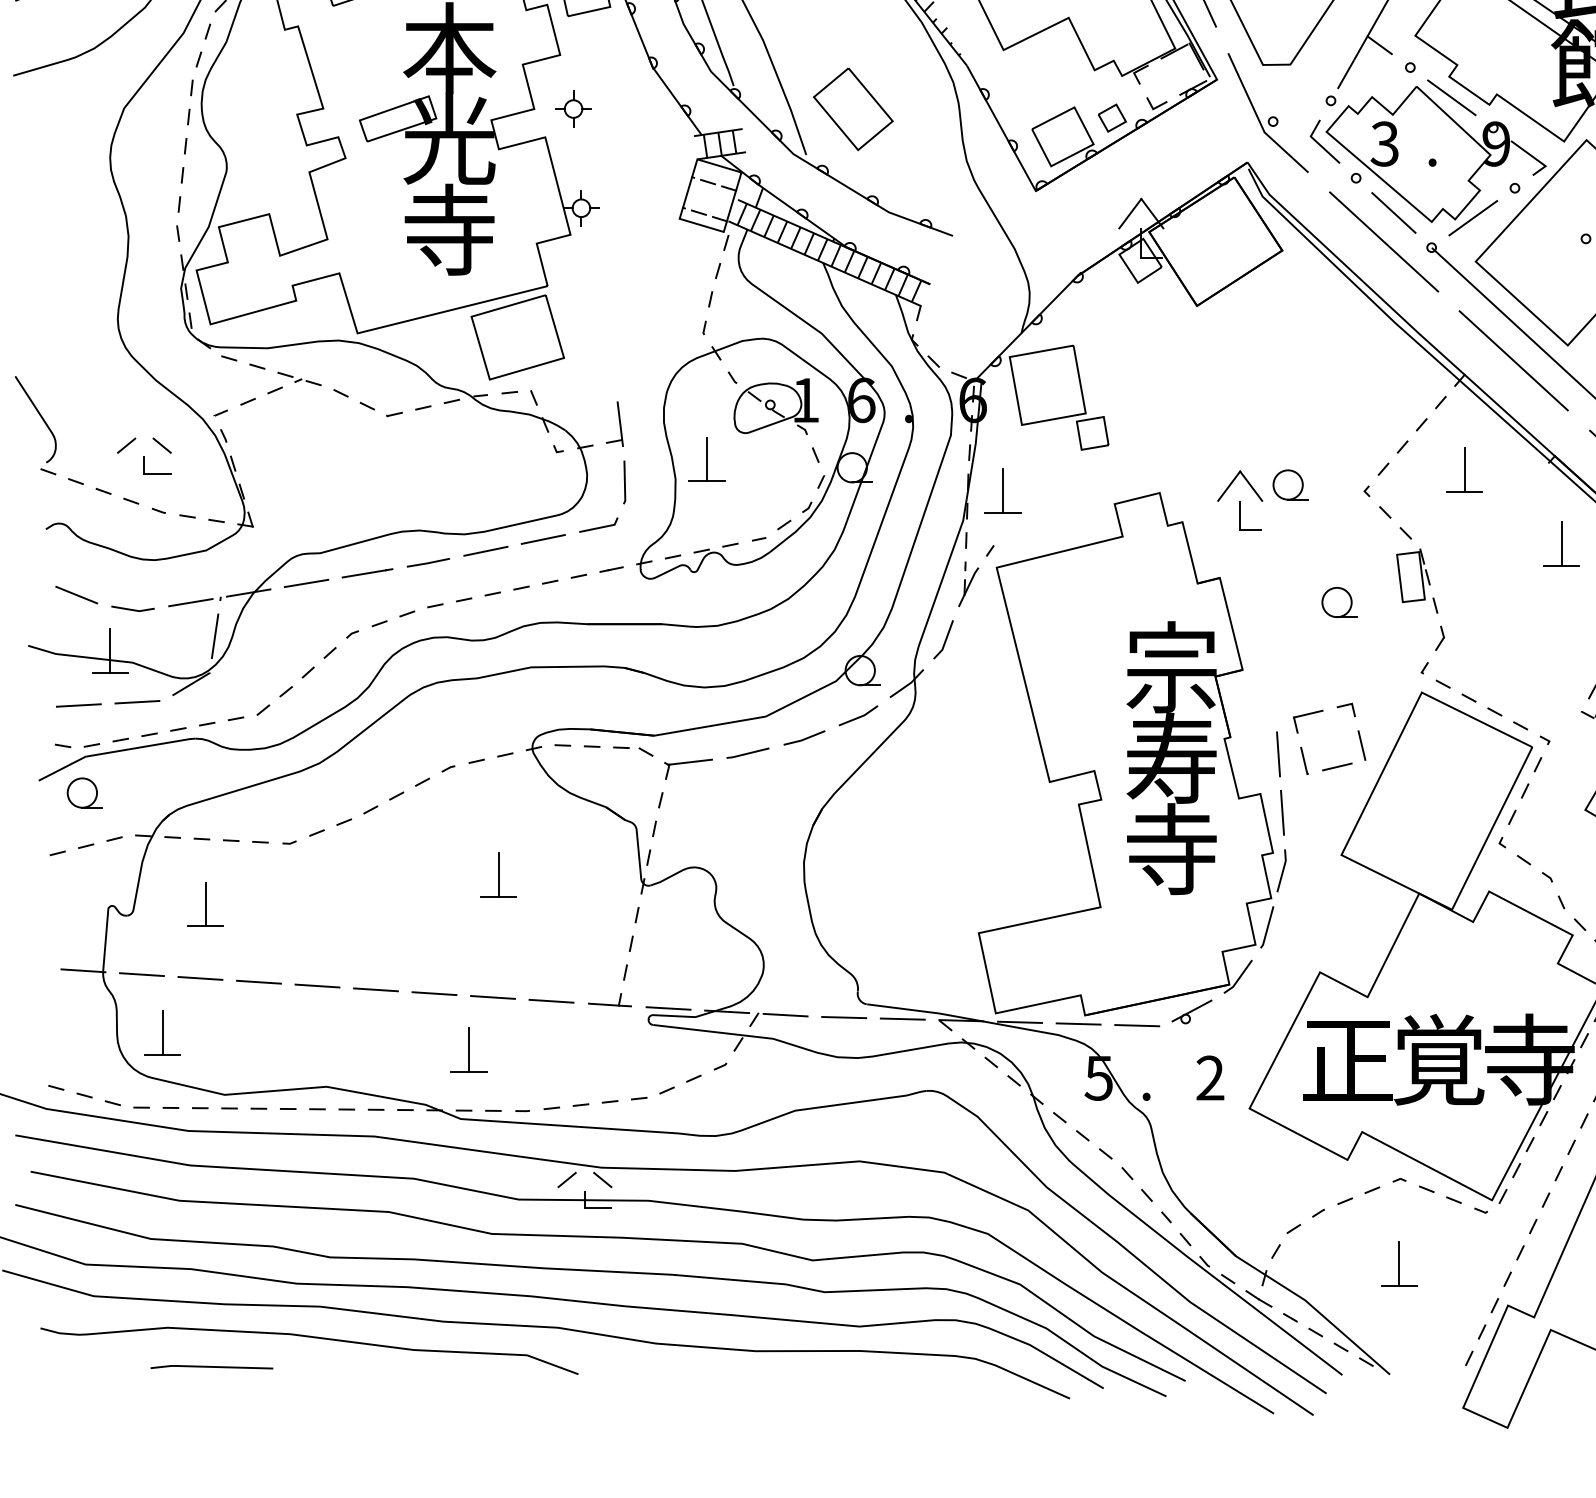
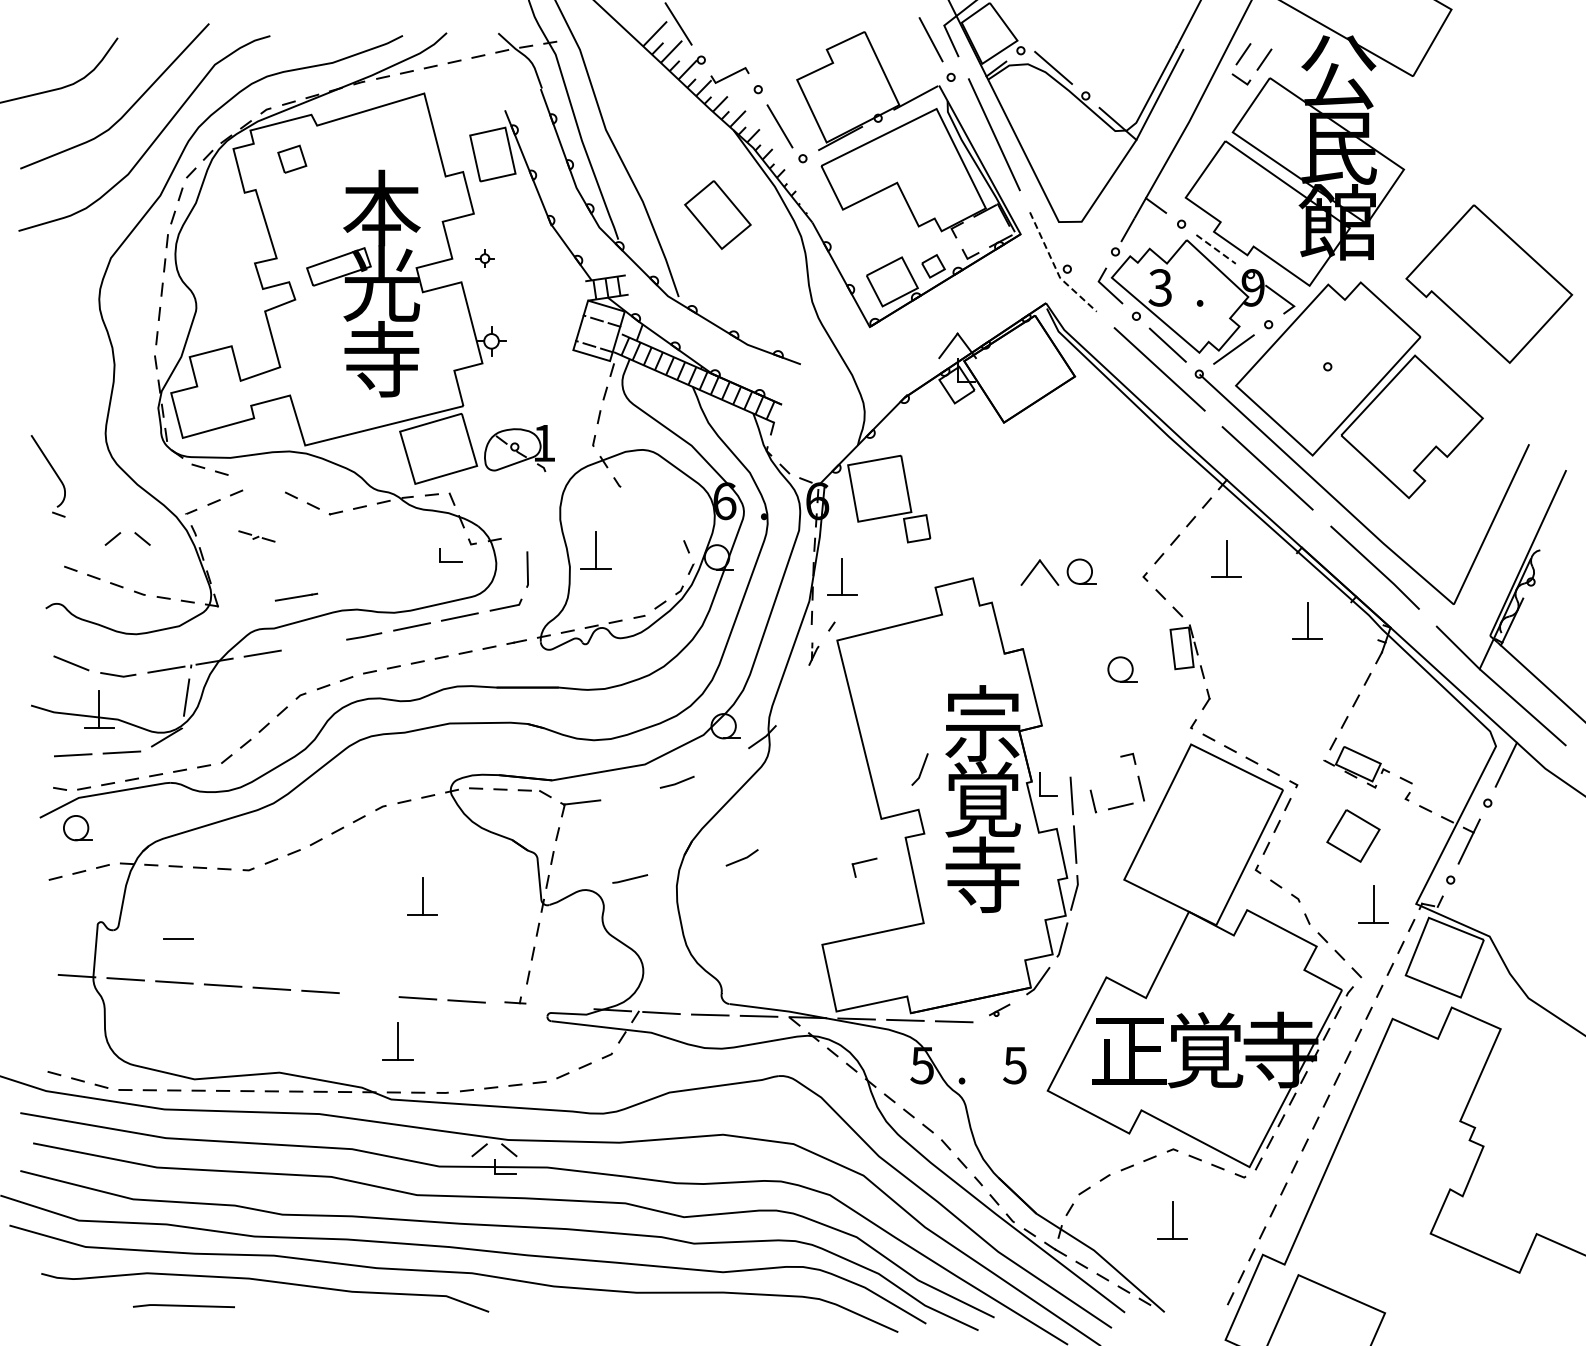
line: (1452, 97) -> (1216, 249), solid -> dashed
part: (572, 108) -> (484, 258), size x0.6
part: (852, 108) -> (717, 214), moved
line: (1258, 120) -> (1055, 268), solid -> dashed
part: (299, 379) -> (256, 536), moved
part: (775, 406) -> (519, 448), moved
part: (41, 419) -> (53, 471), moved
part: (614, 424) -> (519, 521), removed
part: (157, 465) -> (450, 555), moved
part: (1240, 515) -> (1040, 784), moved
line: (367, 572) -> (296, 596), moved
part: (968, 584) -> (813, 654), size x0.6
line: (944, 640) -> (920, 770), moved
line: (857, 716) -> (741, 858), moved
part: (1308, 721) -> (864, 867), moved
line: (748, 752) -> (630, 878), moved
text: (1171, 758) -> (982, 799), 寿 -> 覚
line: (205, 904) -> (178, 920), removed
line: (433, 992) -> (368, 994), removed
part: (610, 1000) -> (515, 1000), size x0.6
line: (667, 1008) -> (563, 1007), removed
part: (1191, 1012) -> (999, 1010), size x0.6
part: (162, 1032) -> (142, 1027), removed
text: (1209, 1078) -> (1014, 1065), 2 -> 5

